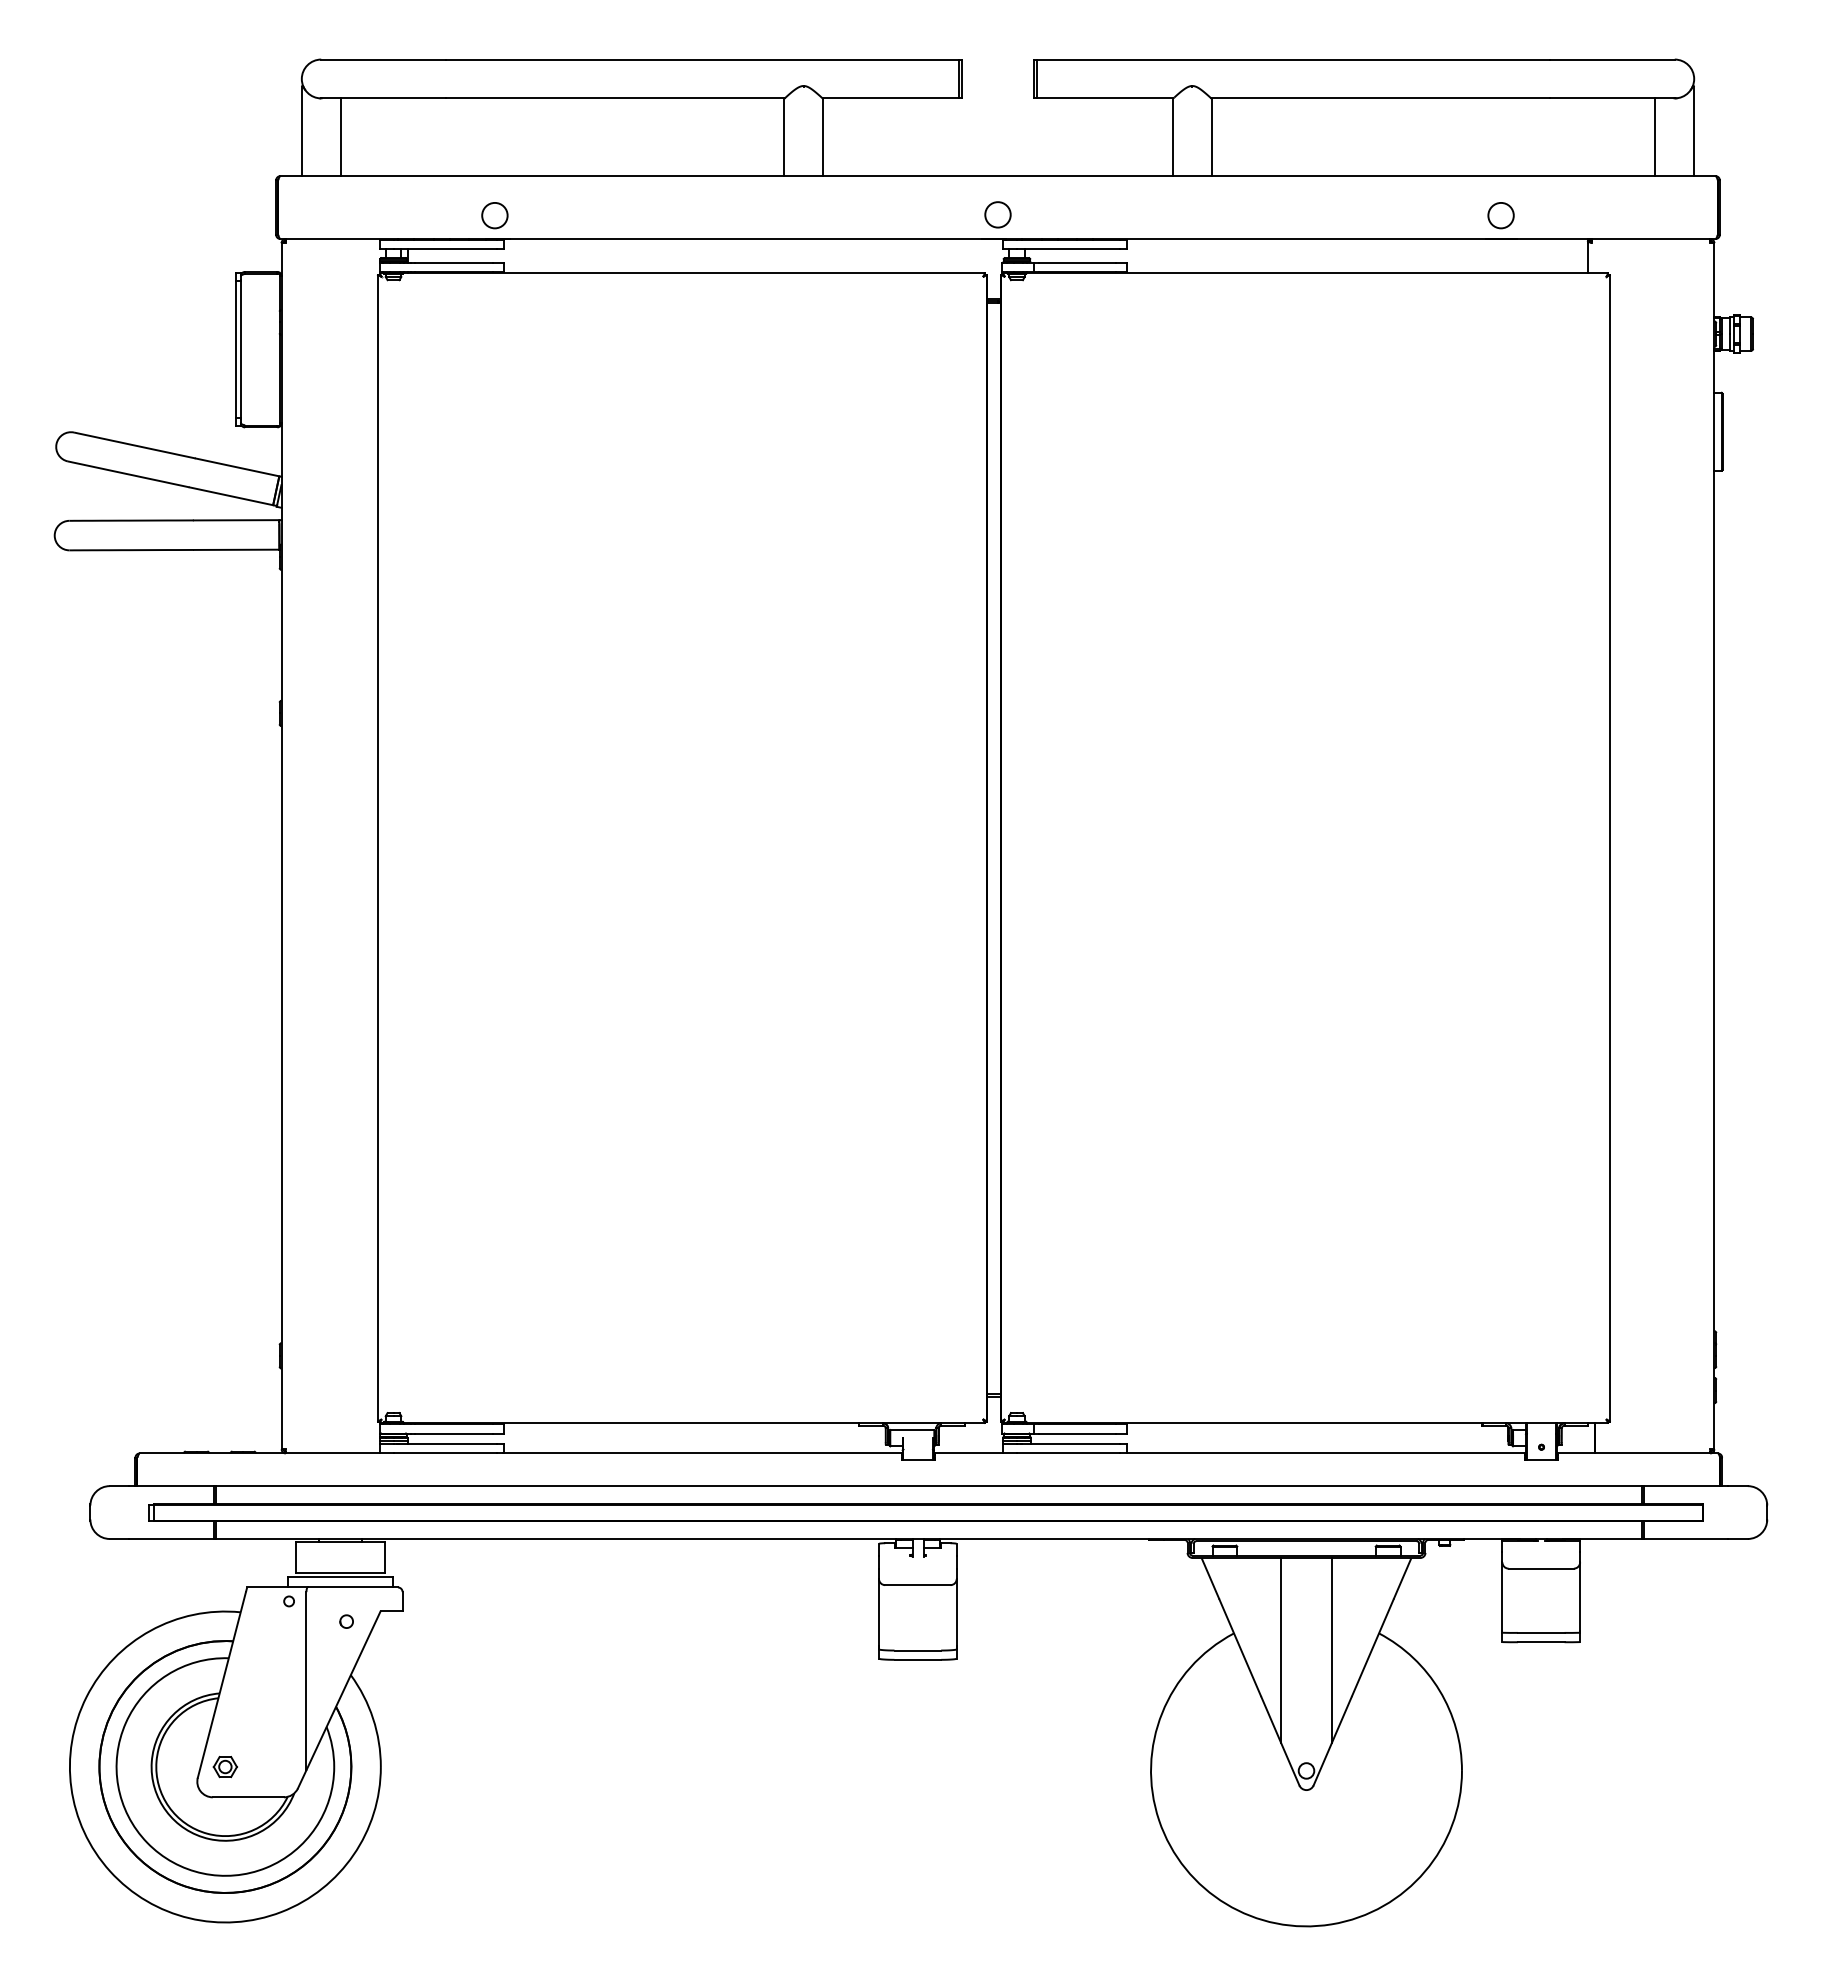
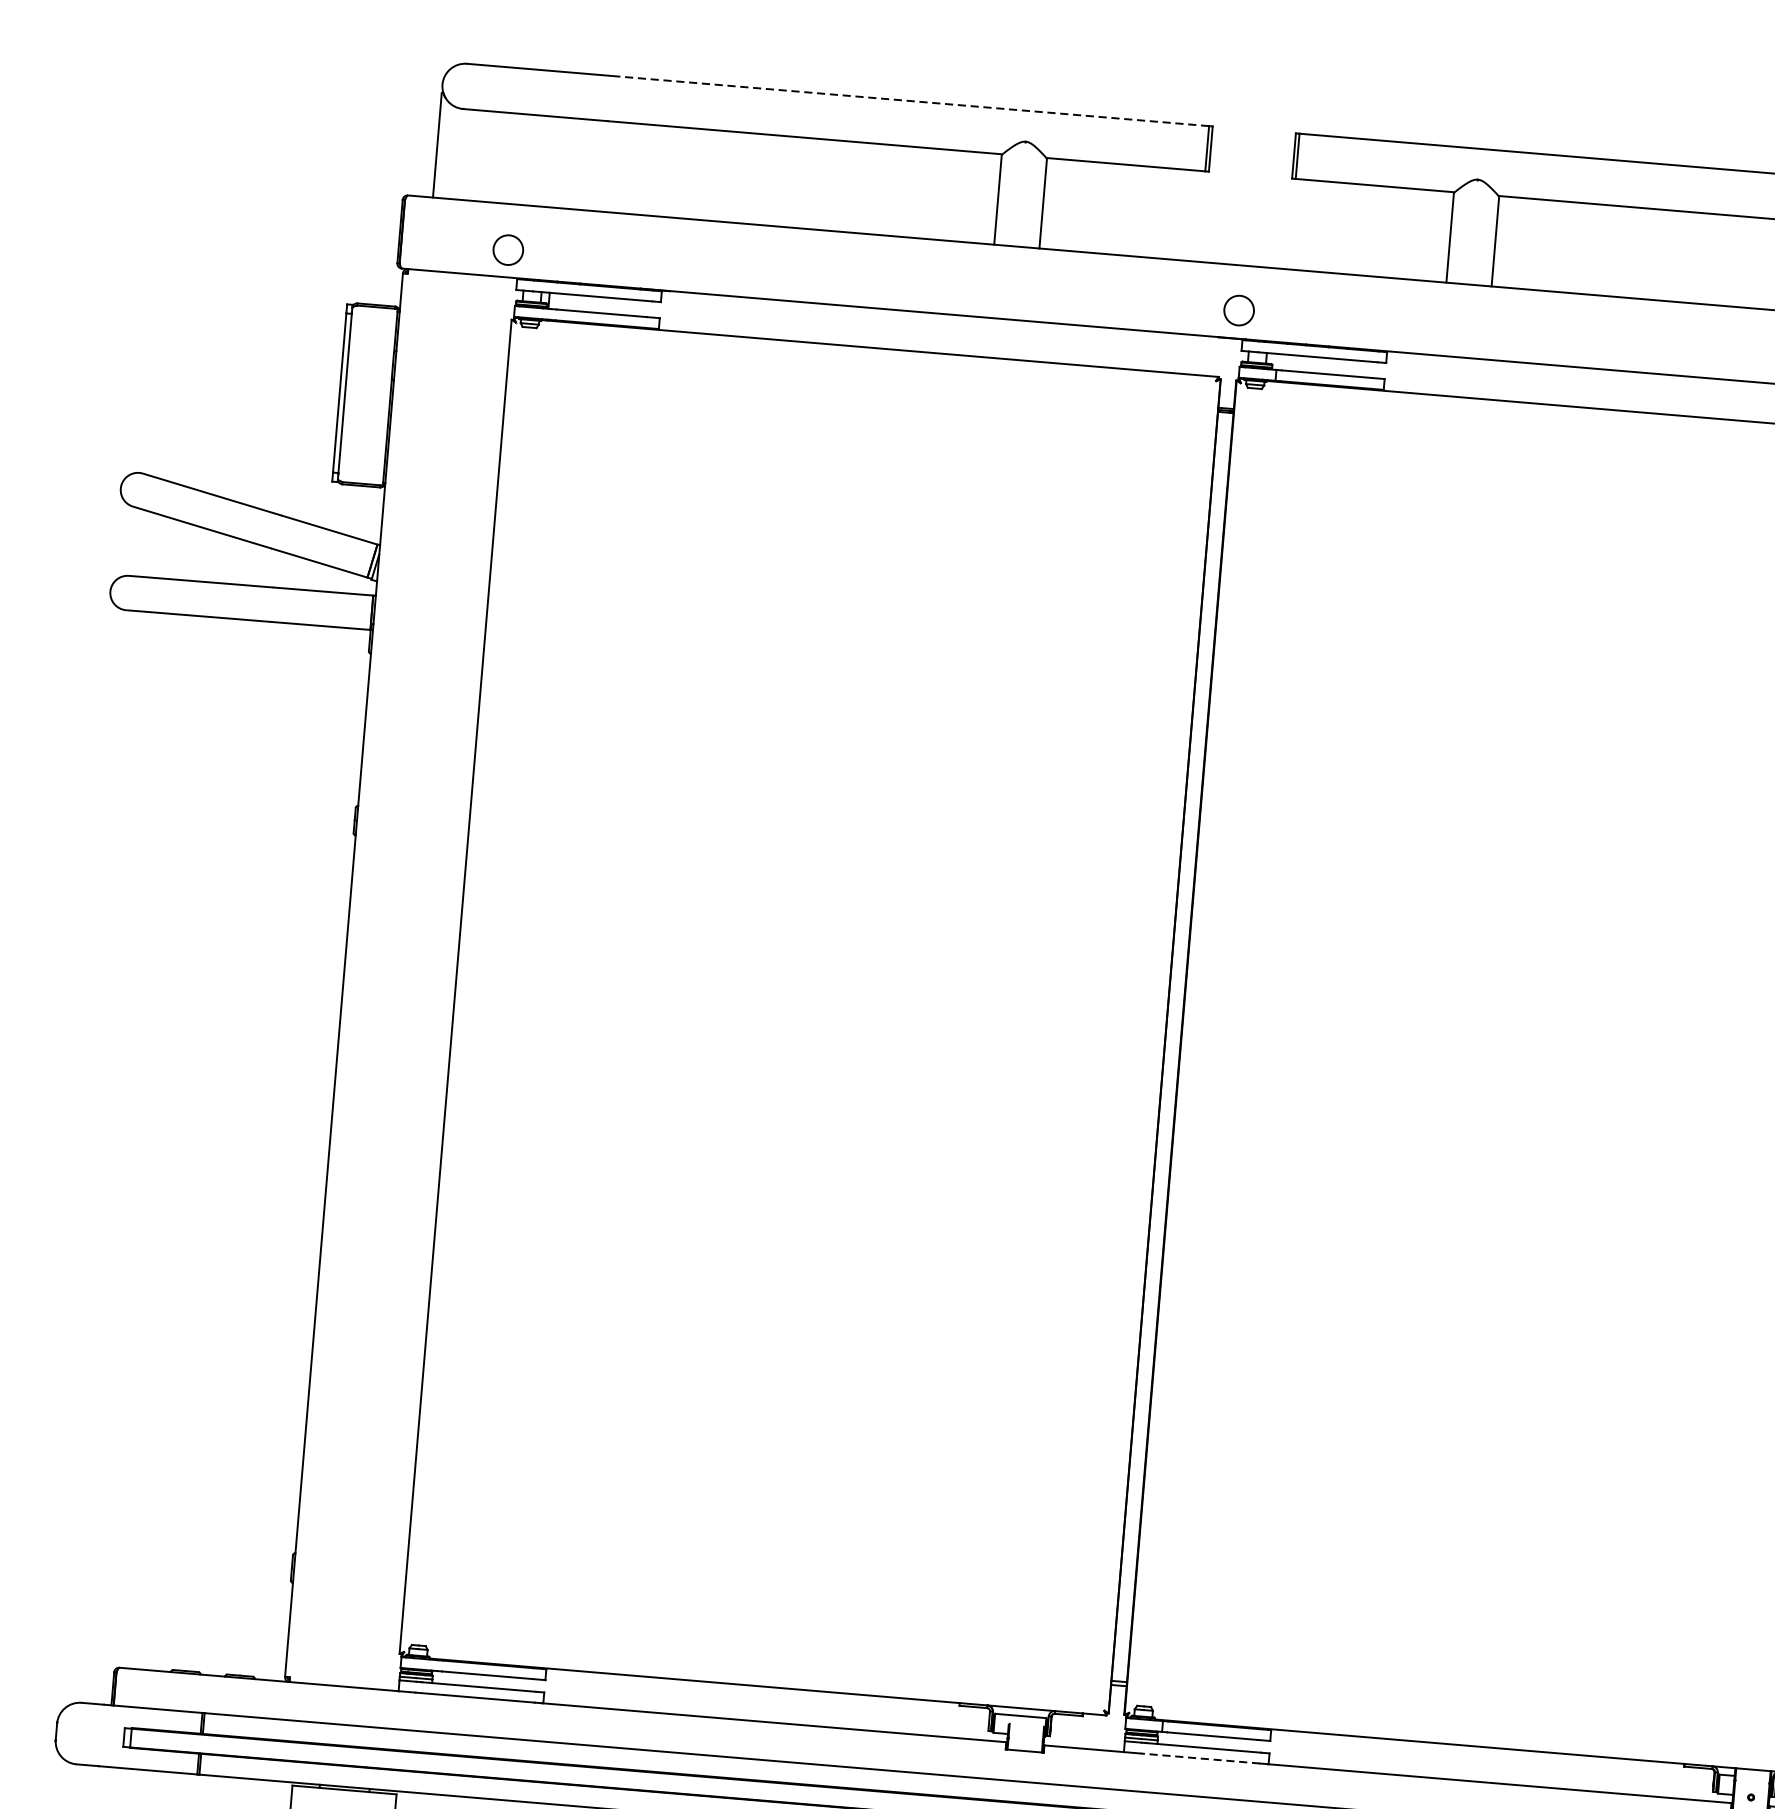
line: (702, 59) -> (910, 100), solid -> dashed
line: (340, 137) -> (481, 156), removed
circle: (494, 215) -> (507, 249), moved
line: (1068, 1453) -> (1200, 1758), solid -> dashed

